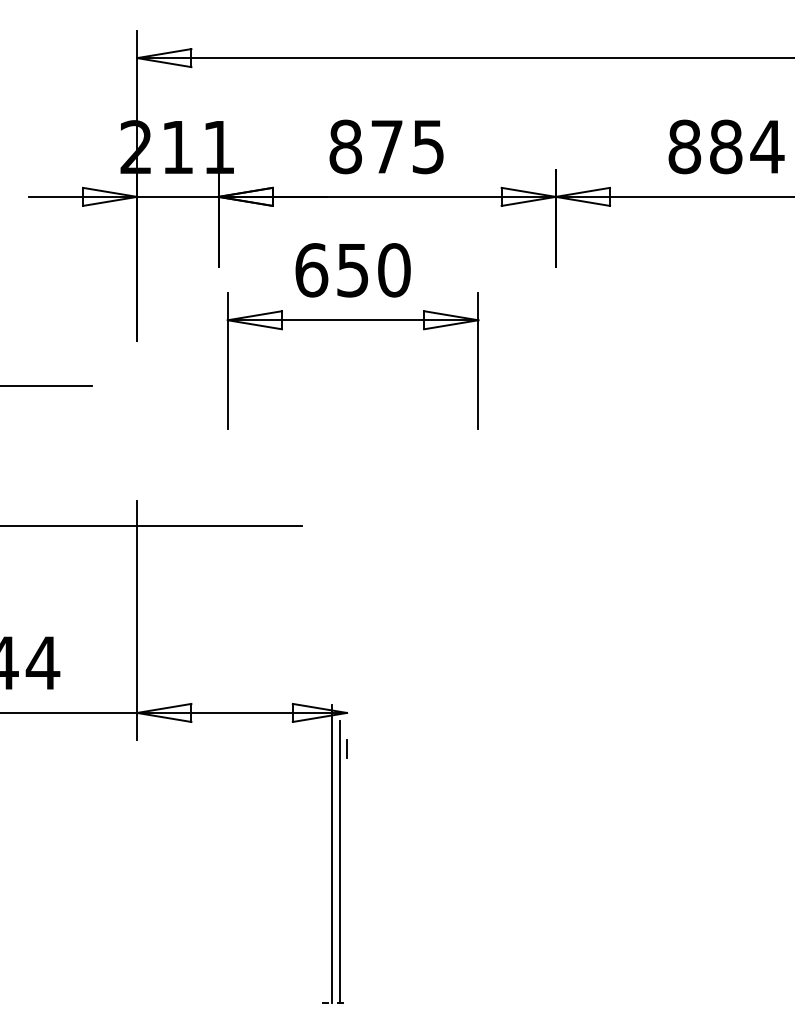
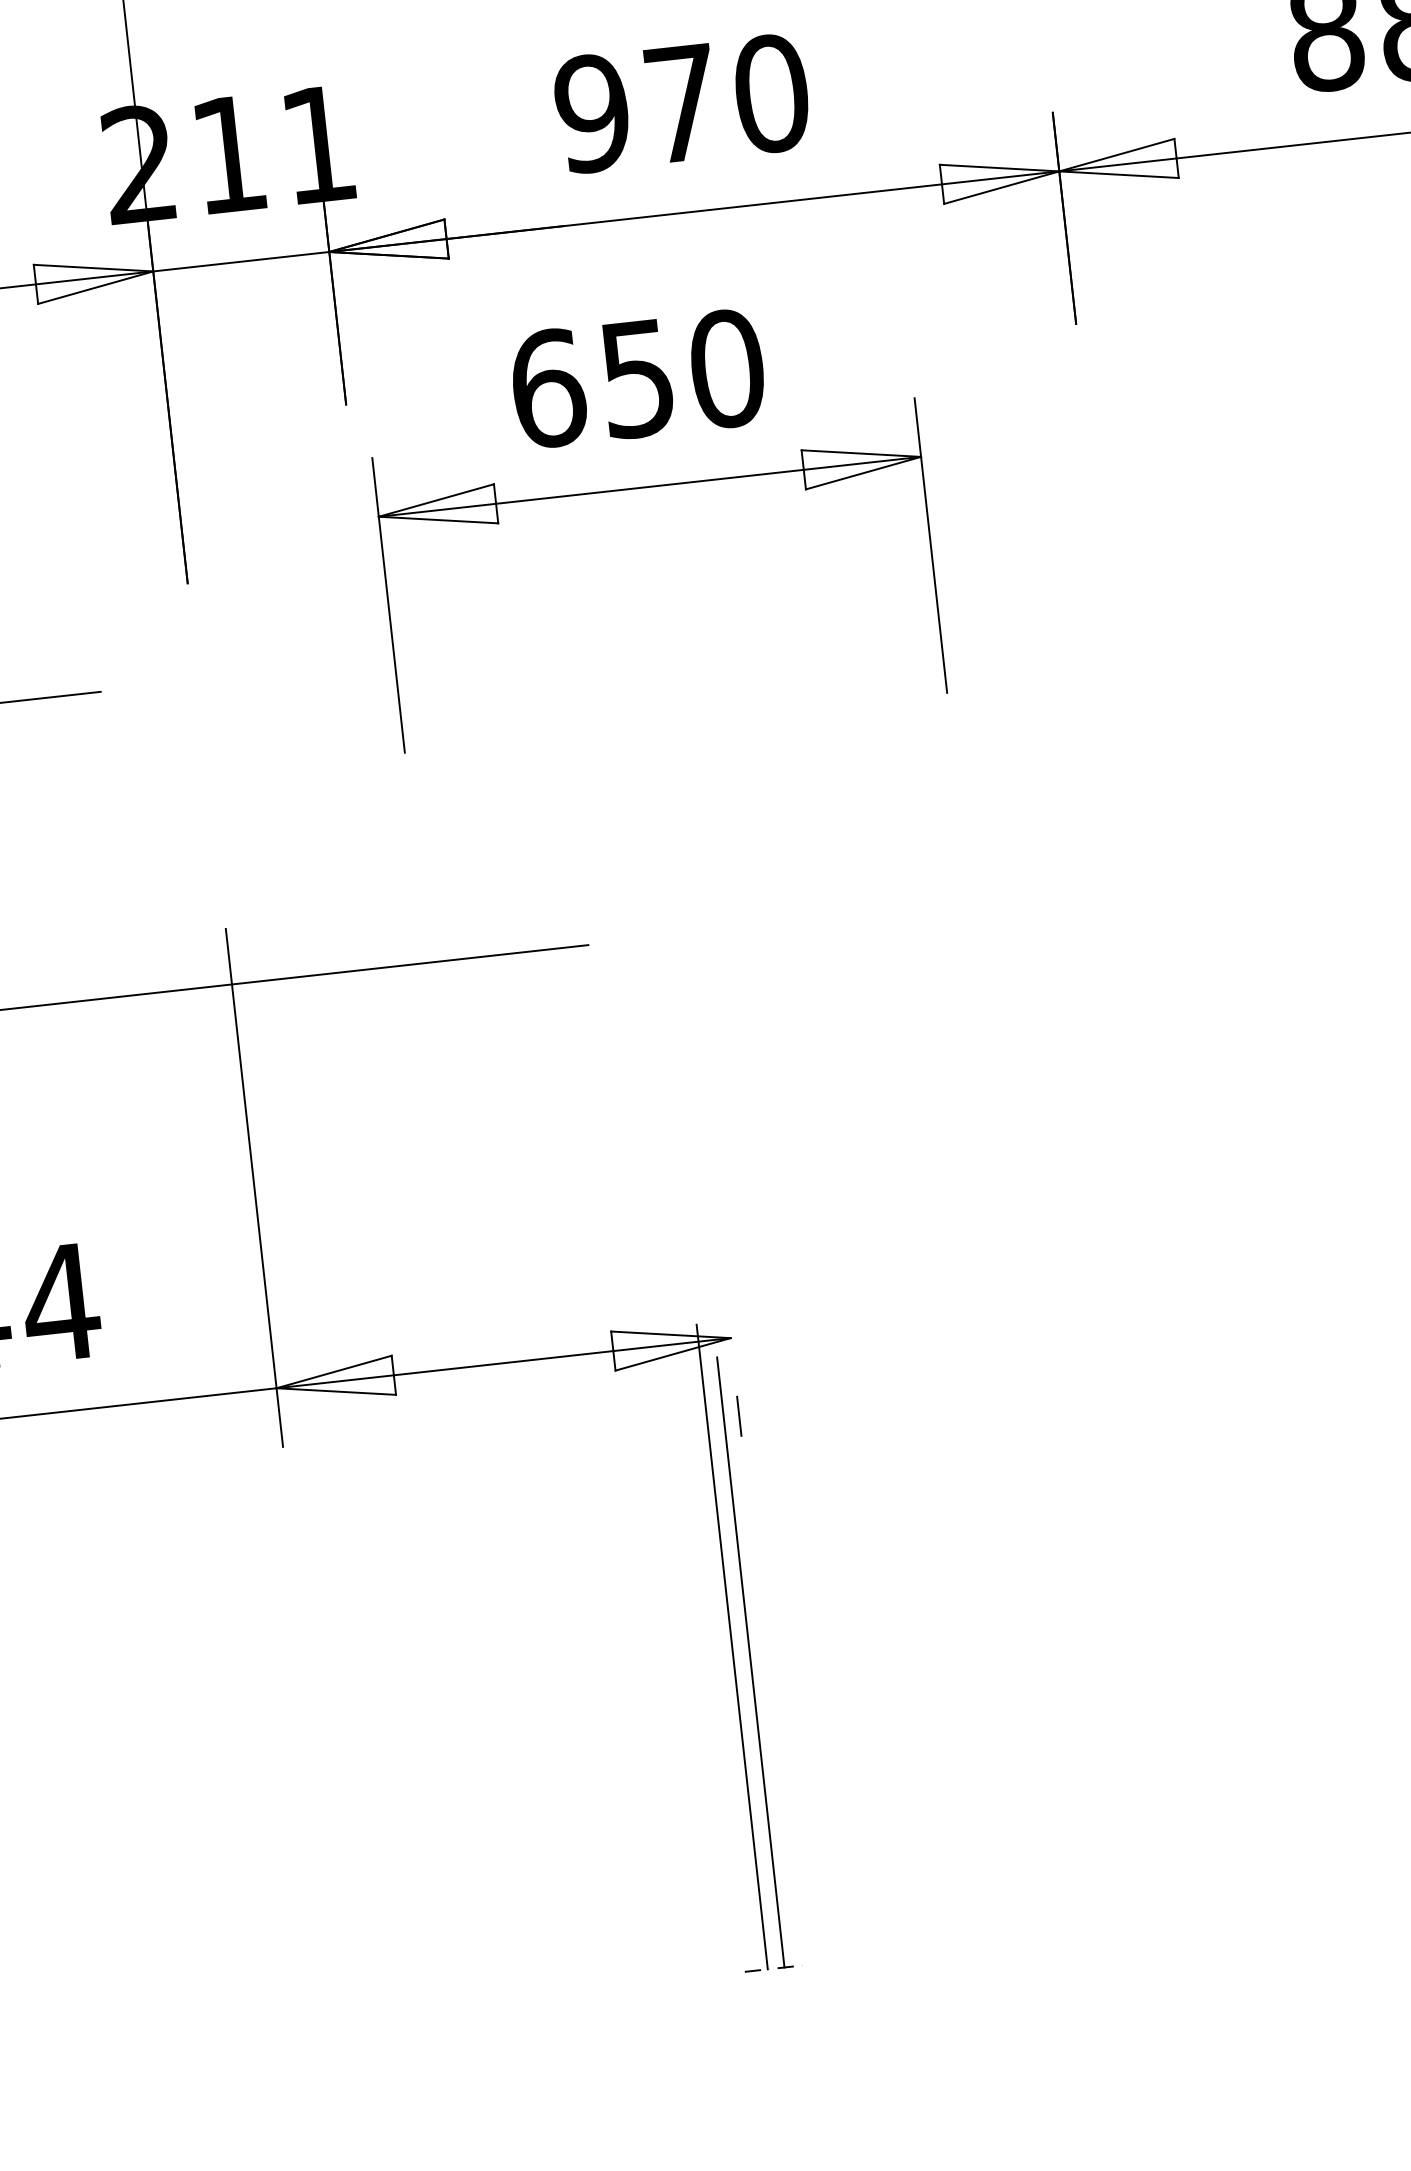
text: (386, 146) -> (680, 102), 875 -> 970

